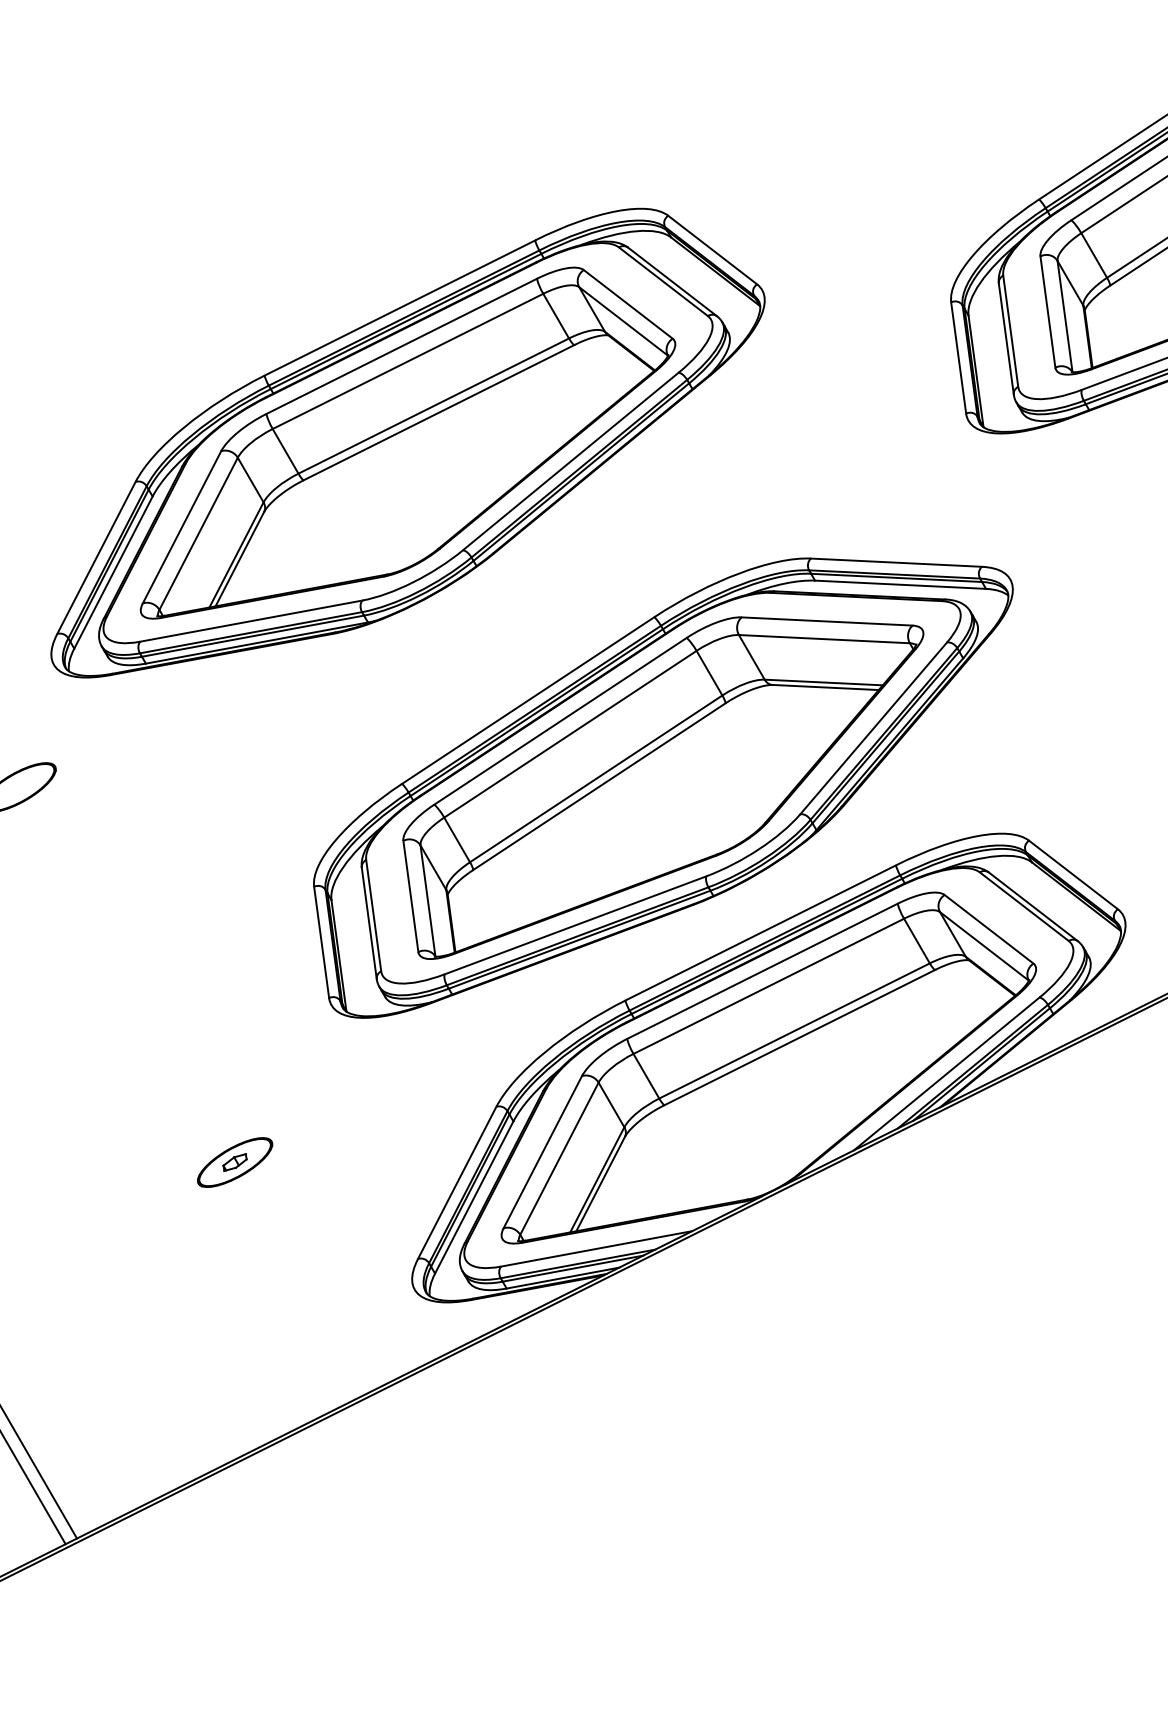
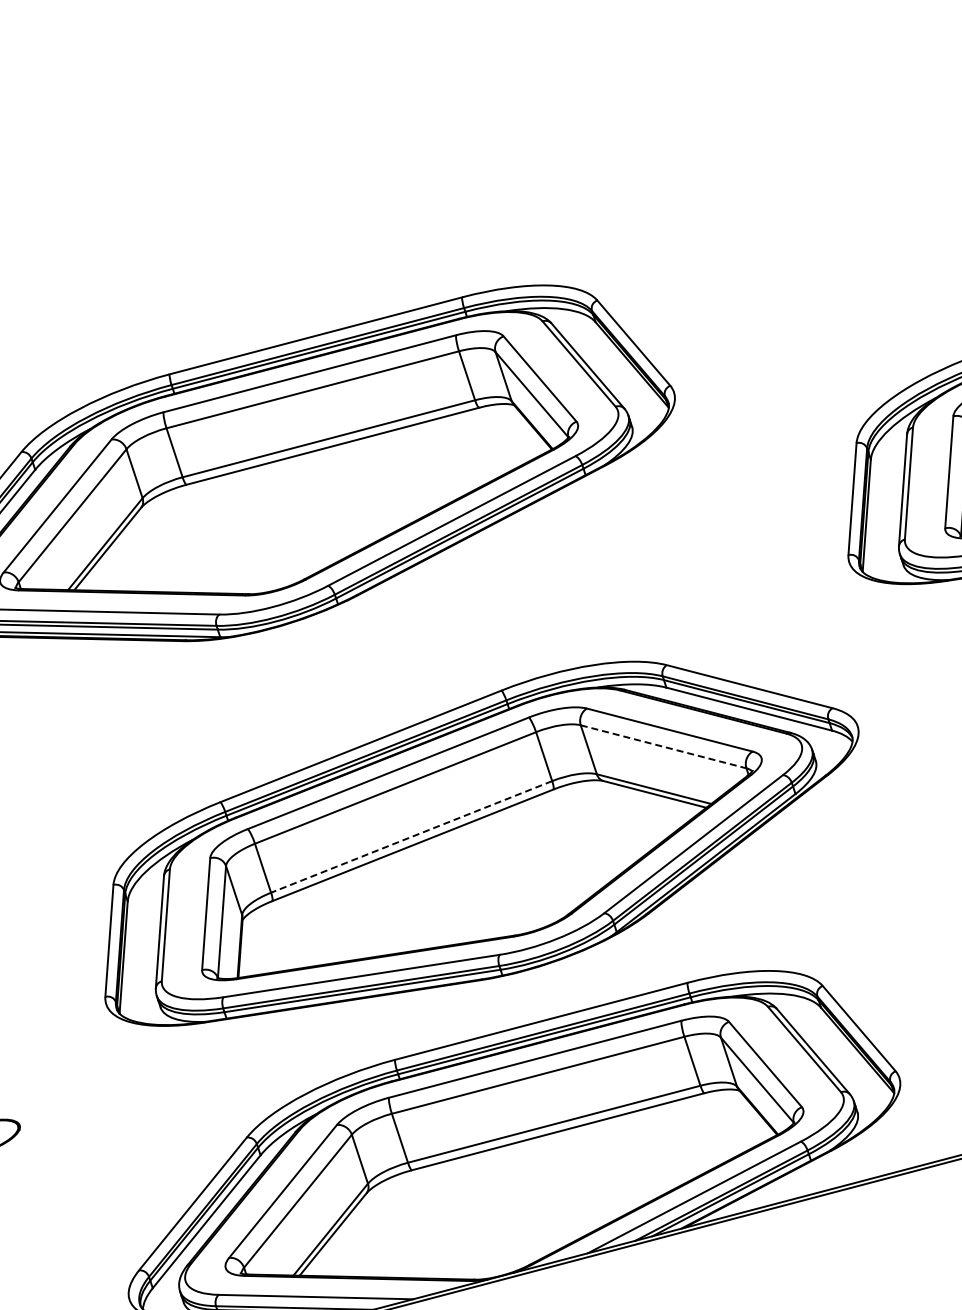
line: (824, 639) -> (663, 747), solid -> dashed
line: (595, 779) -> (410, 837), solid -> dashed

